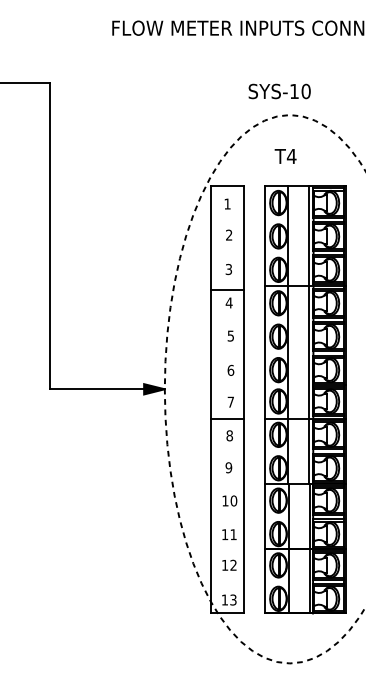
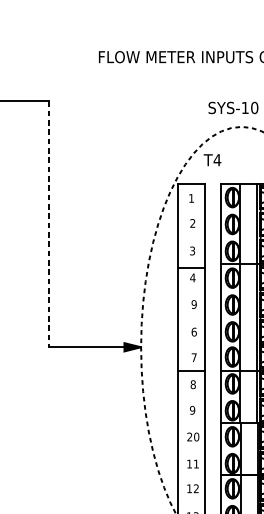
text: (285, 156) -> (212, 160), moved
line: (49, 236) -> (48, 224), solid -> dashed
text: (230, 335) -> (193, 304), 5 -> 9
text: (225, 500) -> (189, 436), 10 -> 20

